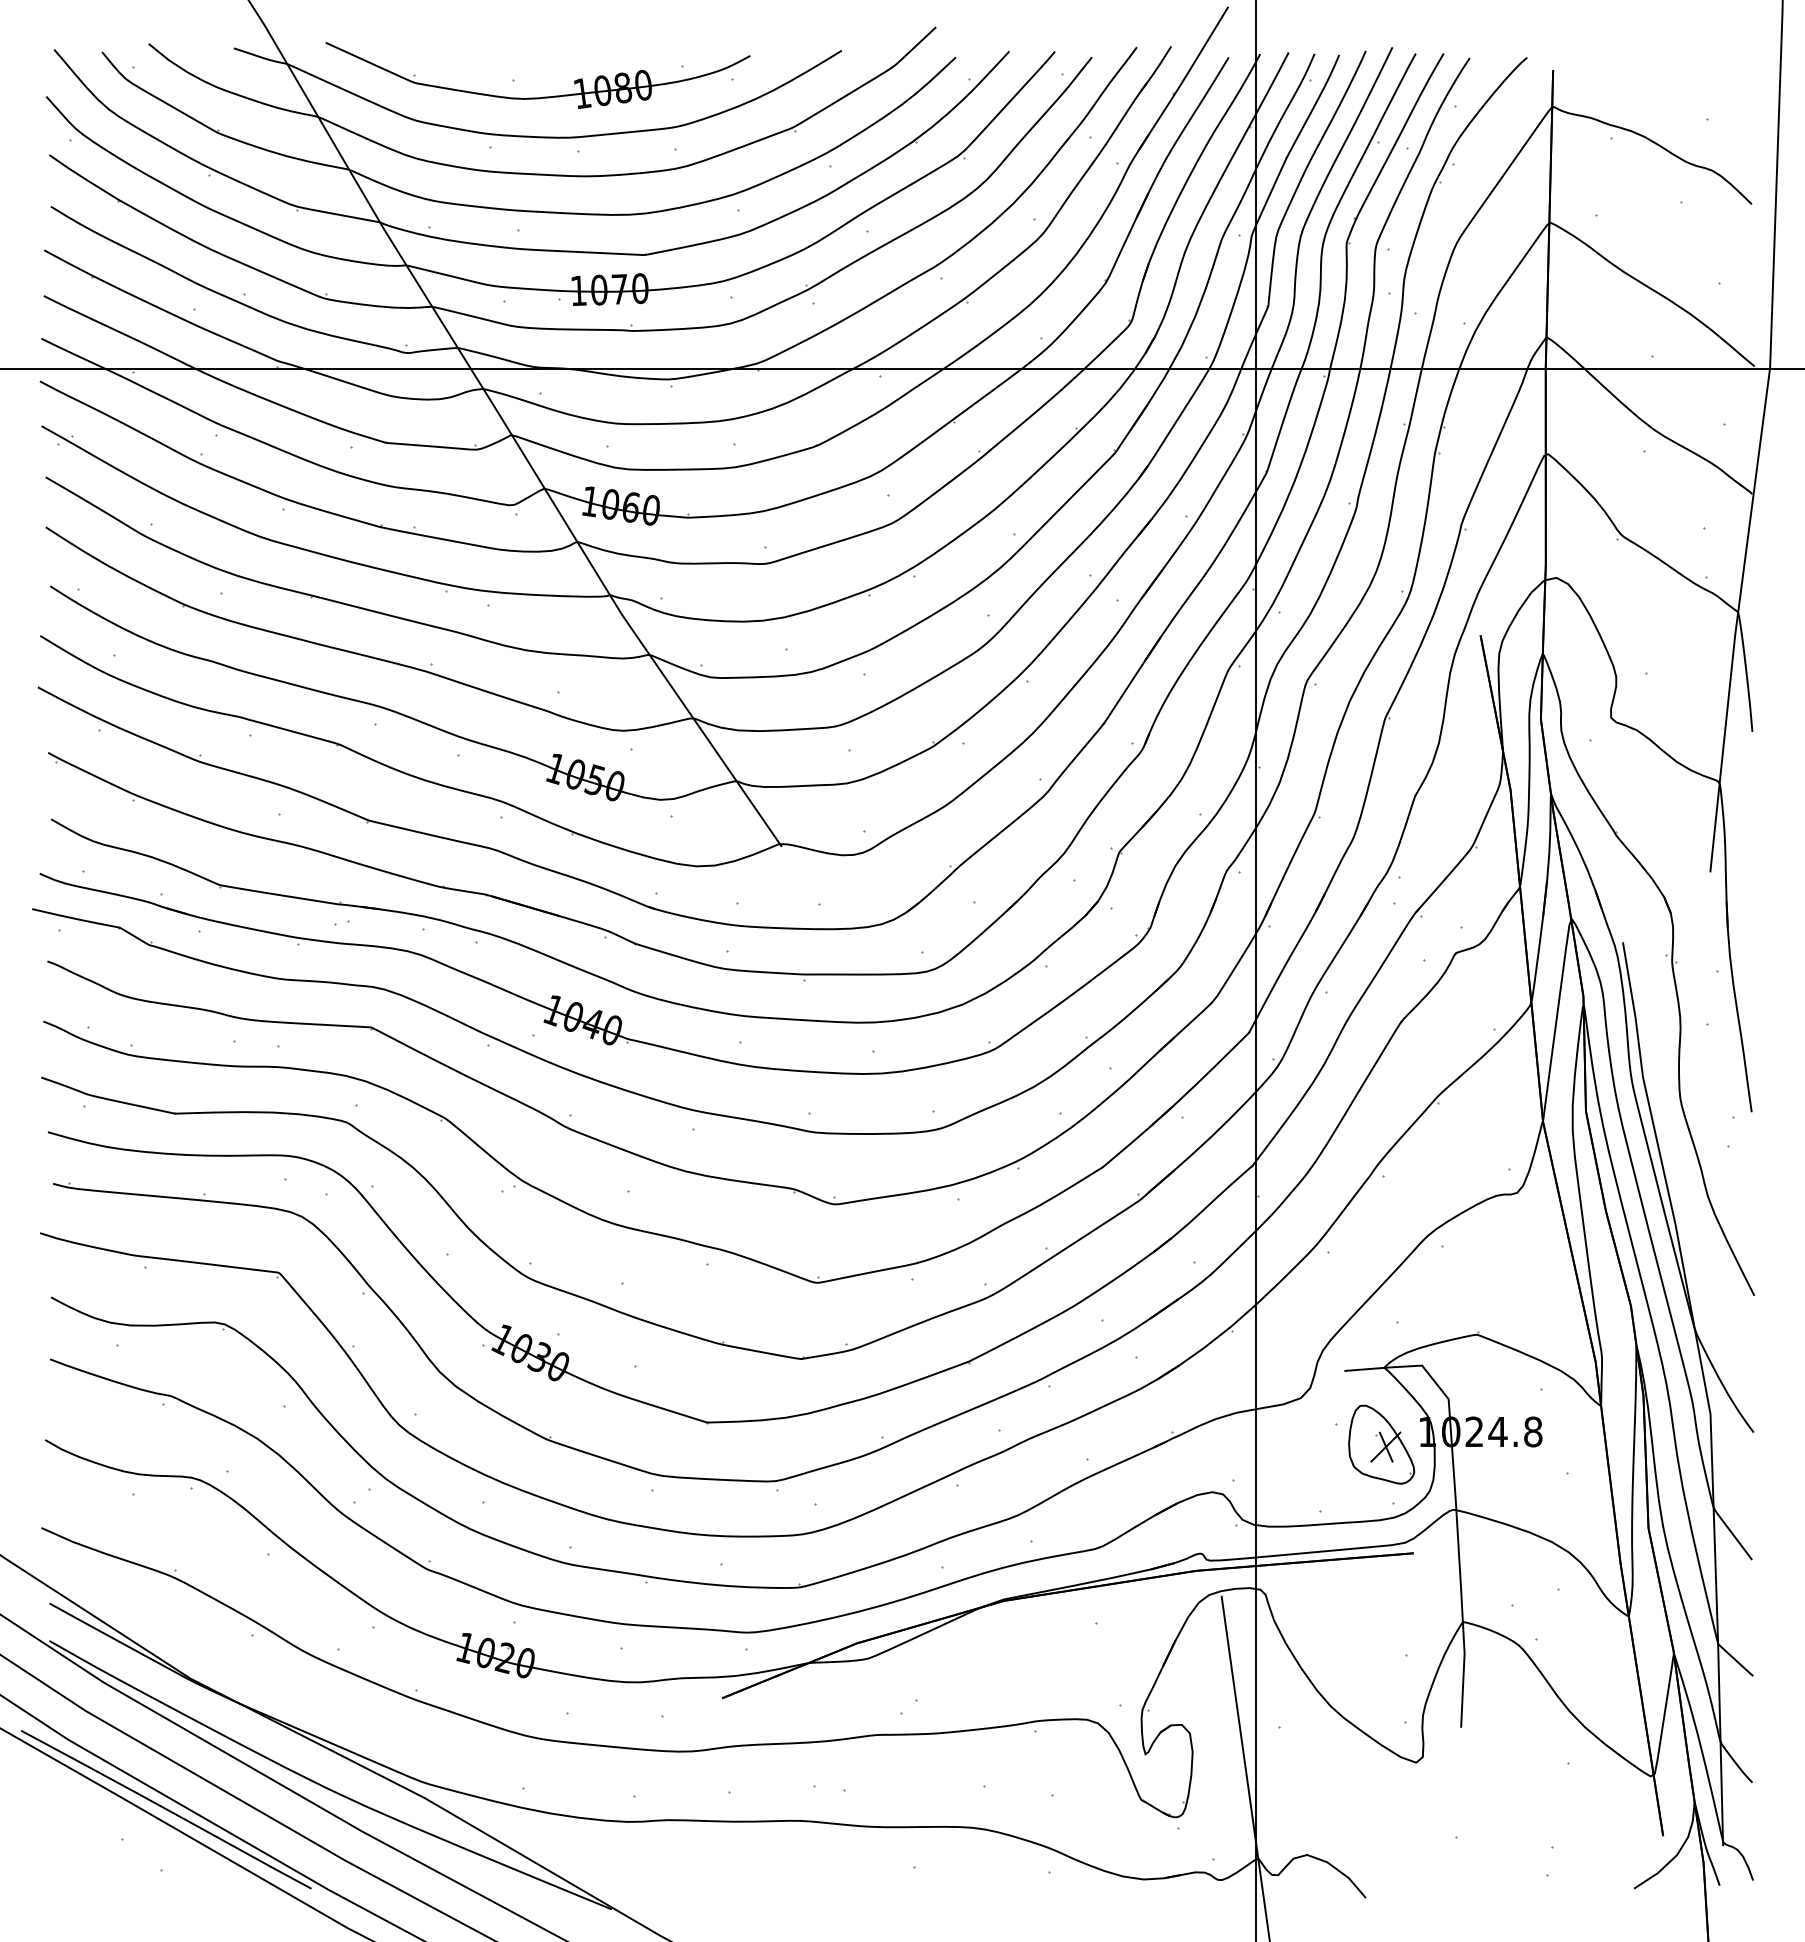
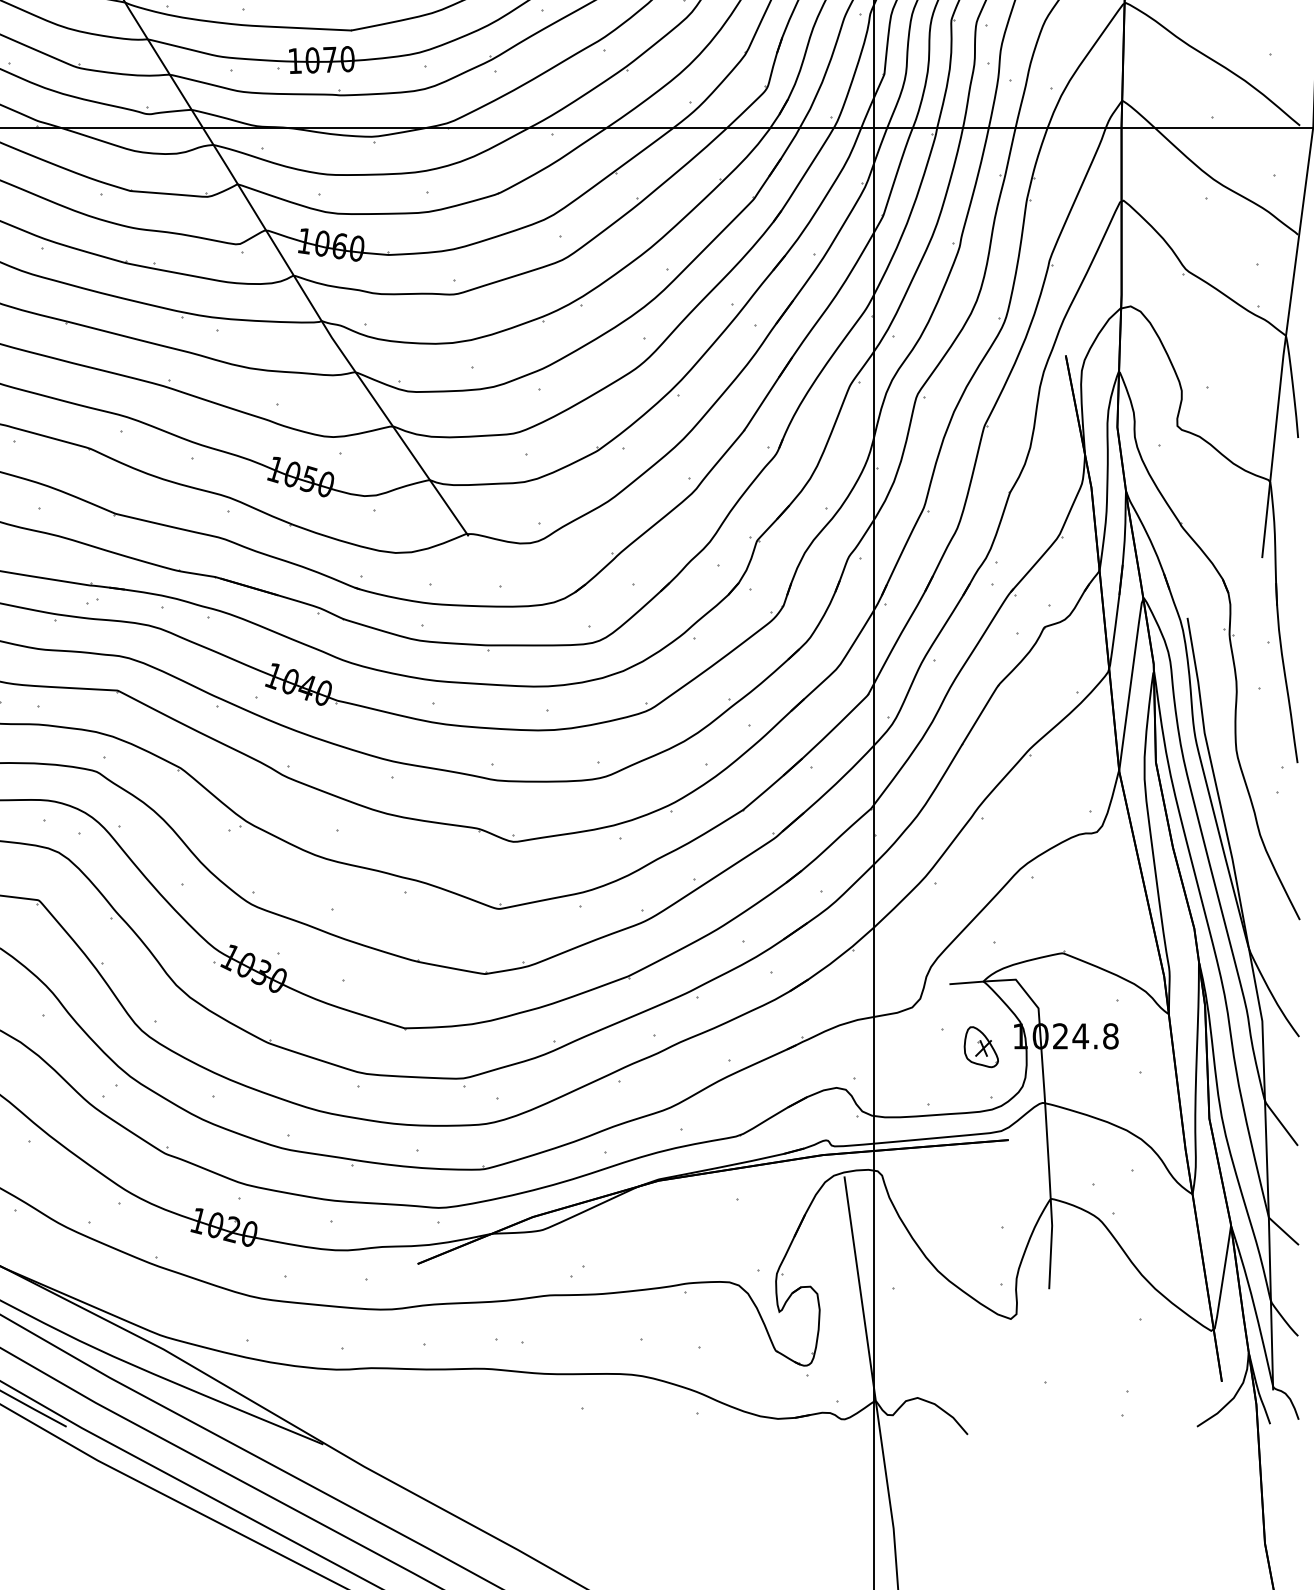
part: (1381, 1444) -> (981, 1047), size x0.6

